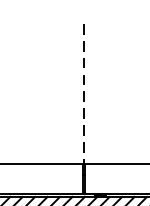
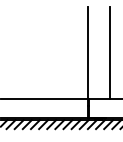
line: (82, 93) -> (87, 52), dashed -> solid
line: (116, 93) -> (109, 52), added

